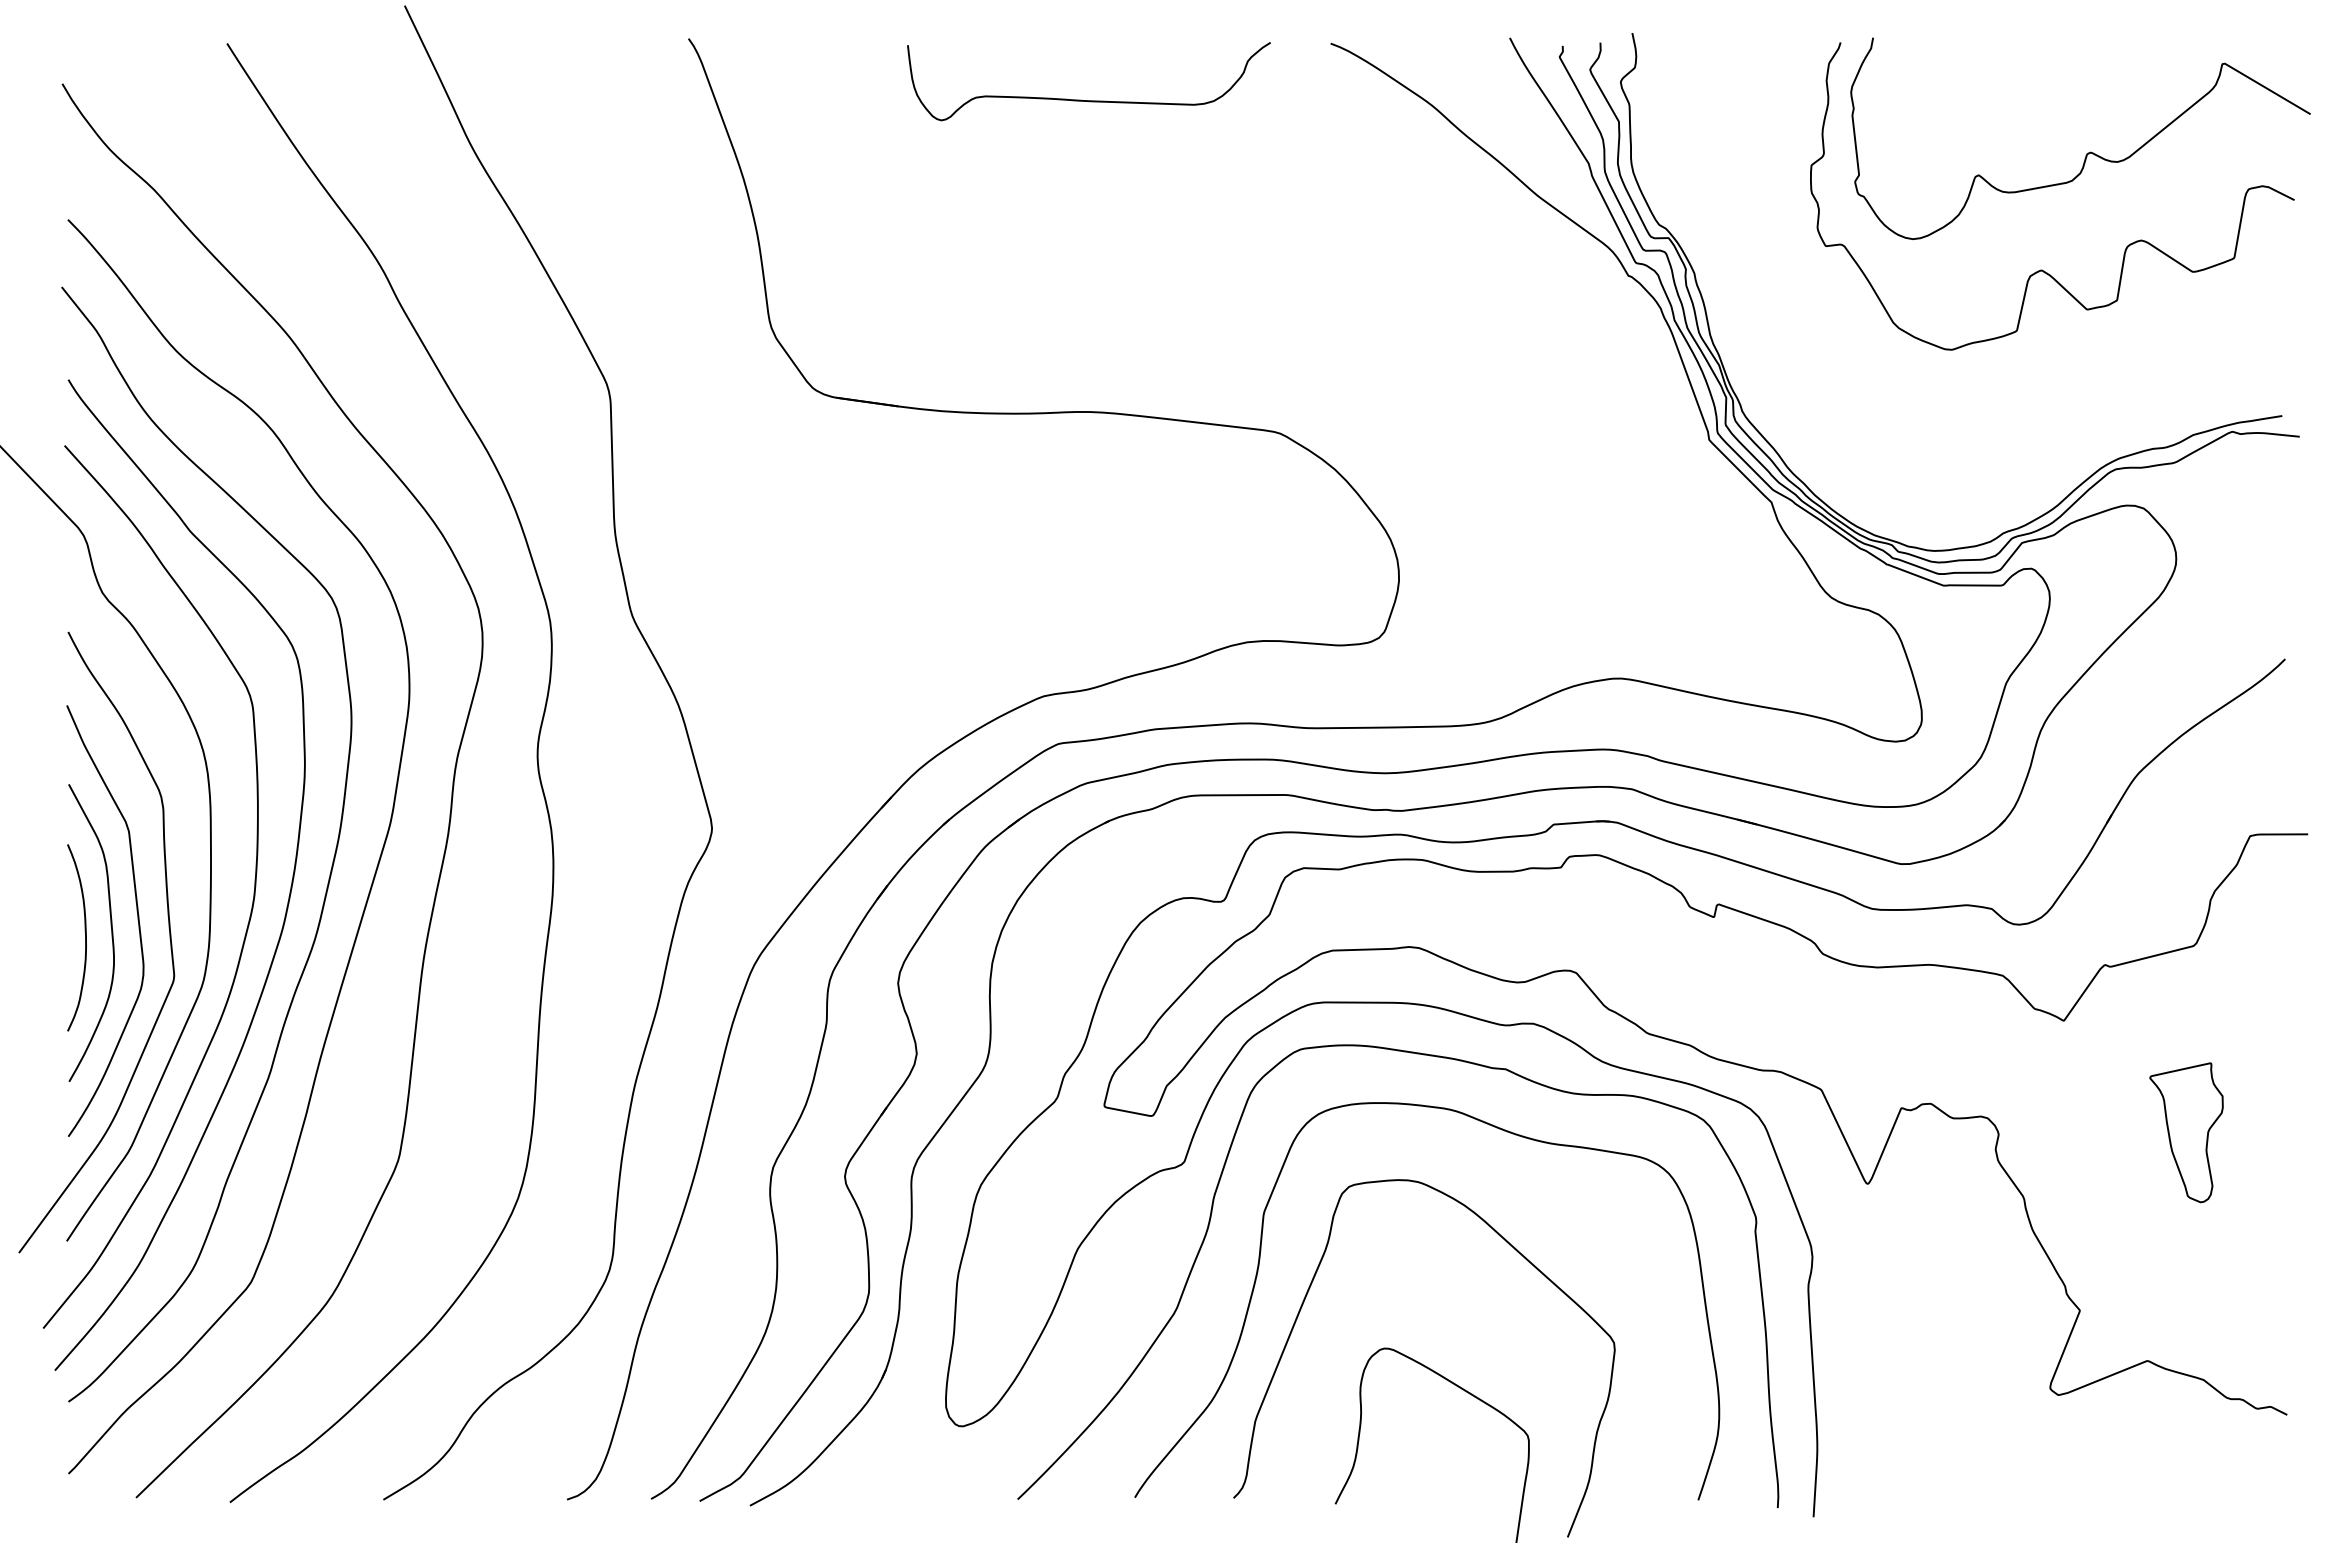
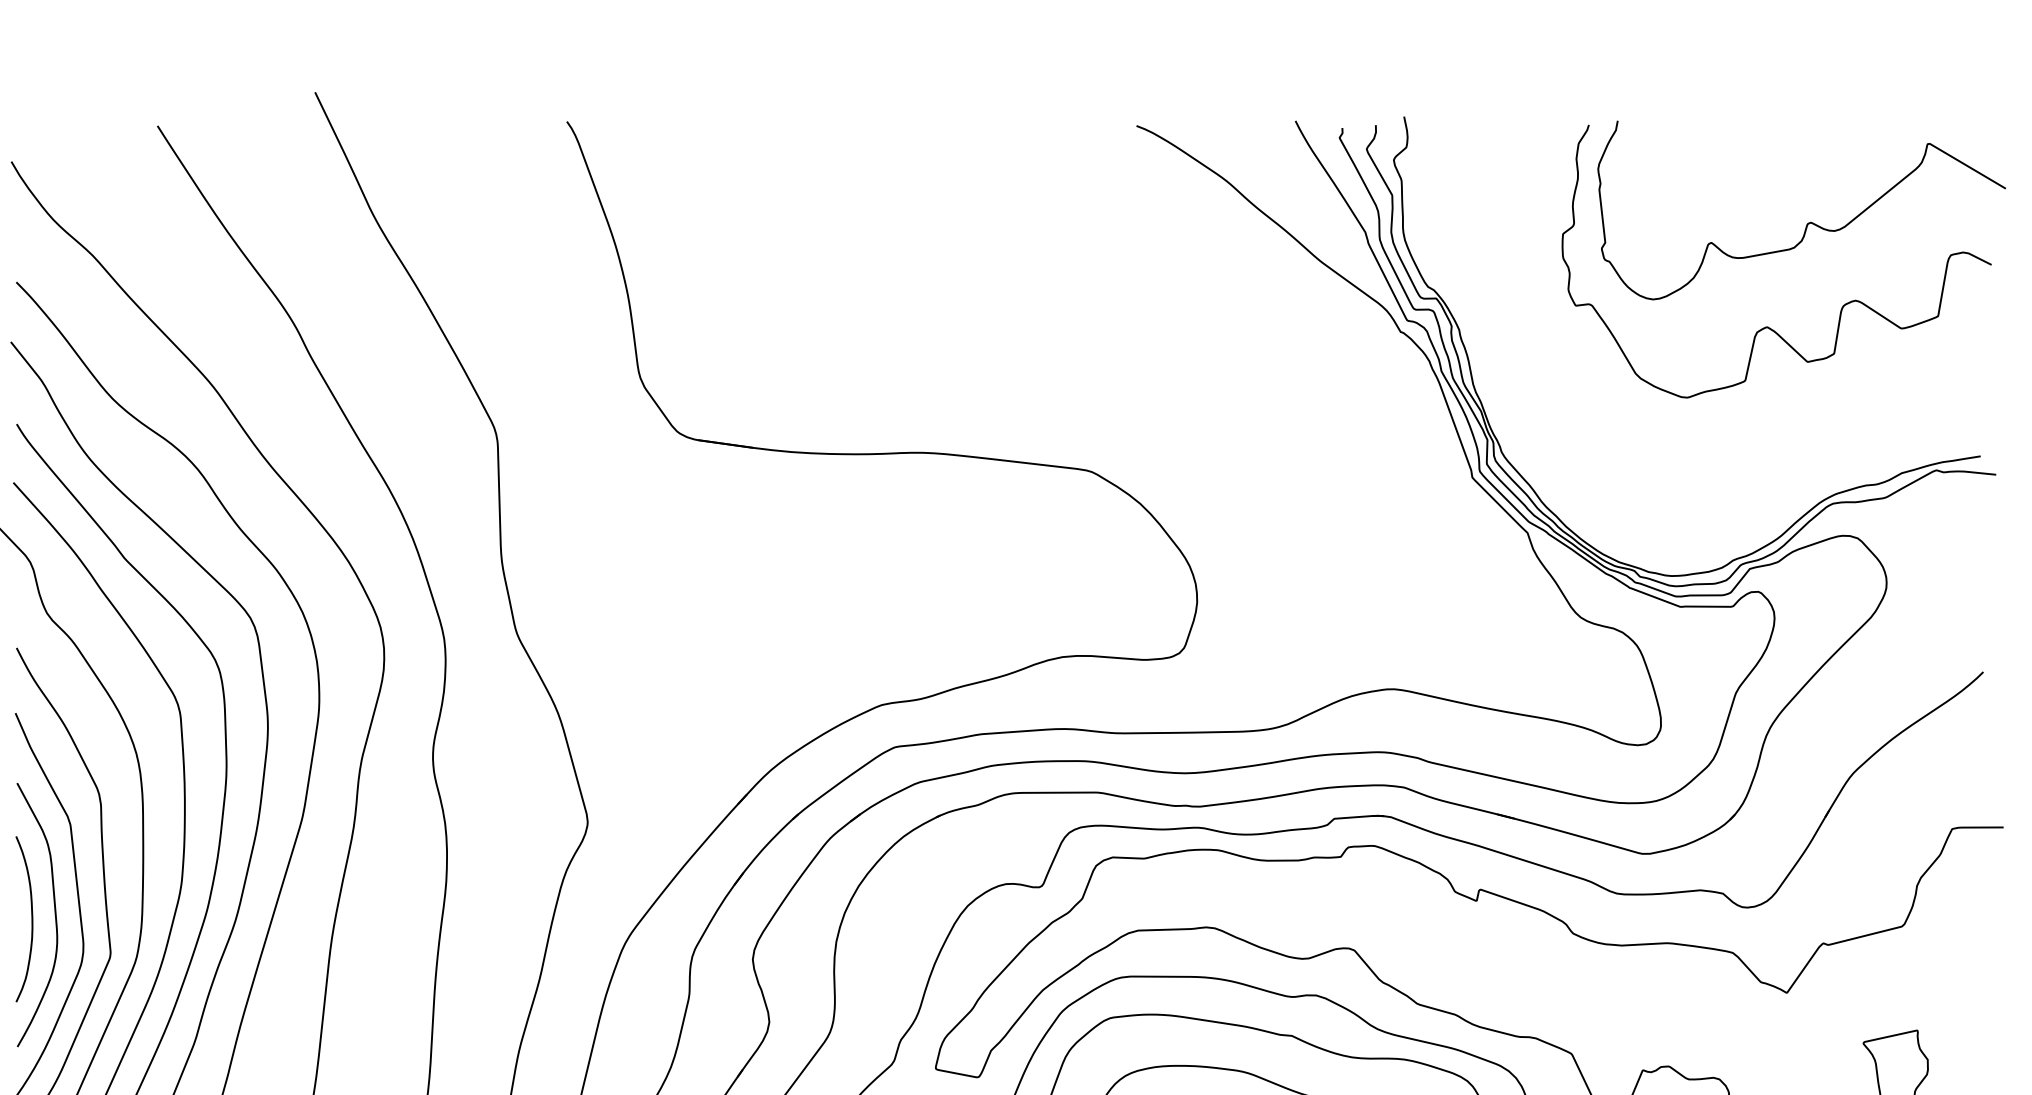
curve: (1088, 100) -> (921, 176), removed

